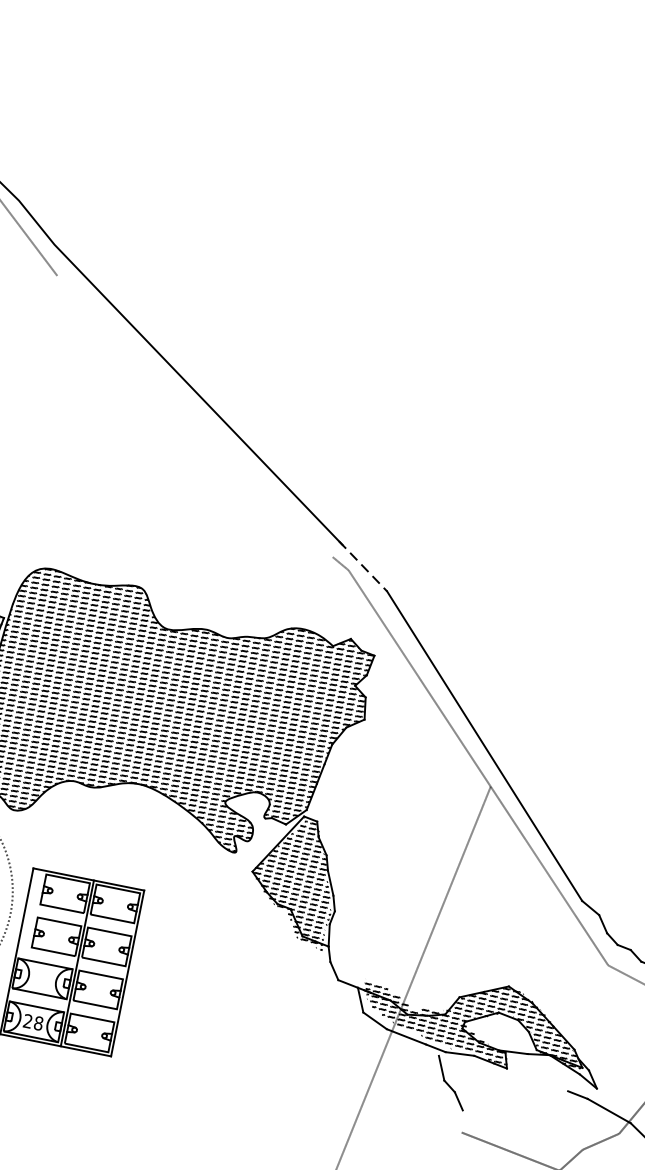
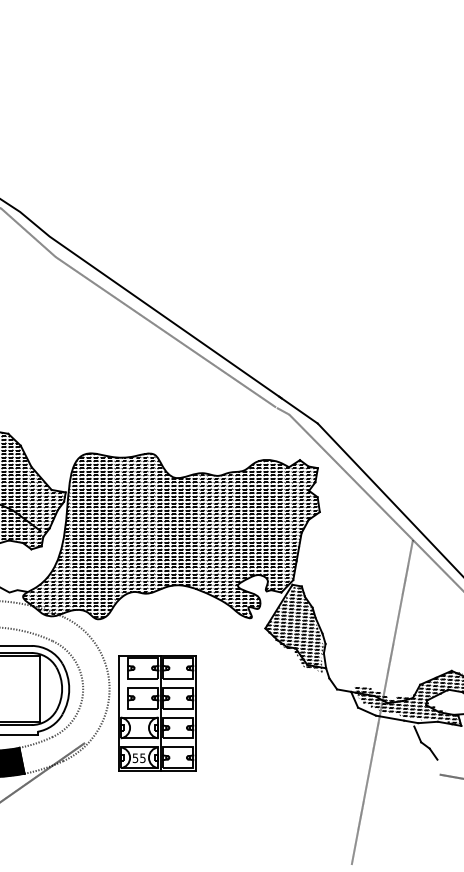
line: (193, 416) -> (165, 332), added
line: (363, 567) -> (298, 410), dashed -> solid
text: (32, 1022) -> (138, 758), 28 -> 55

